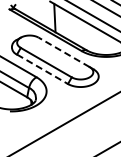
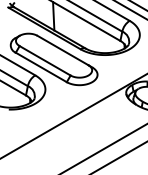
line: (63, 52) -> (62, 50), dashed -> solid
line: (42, 69) -> (41, 67), dashed -> solid

